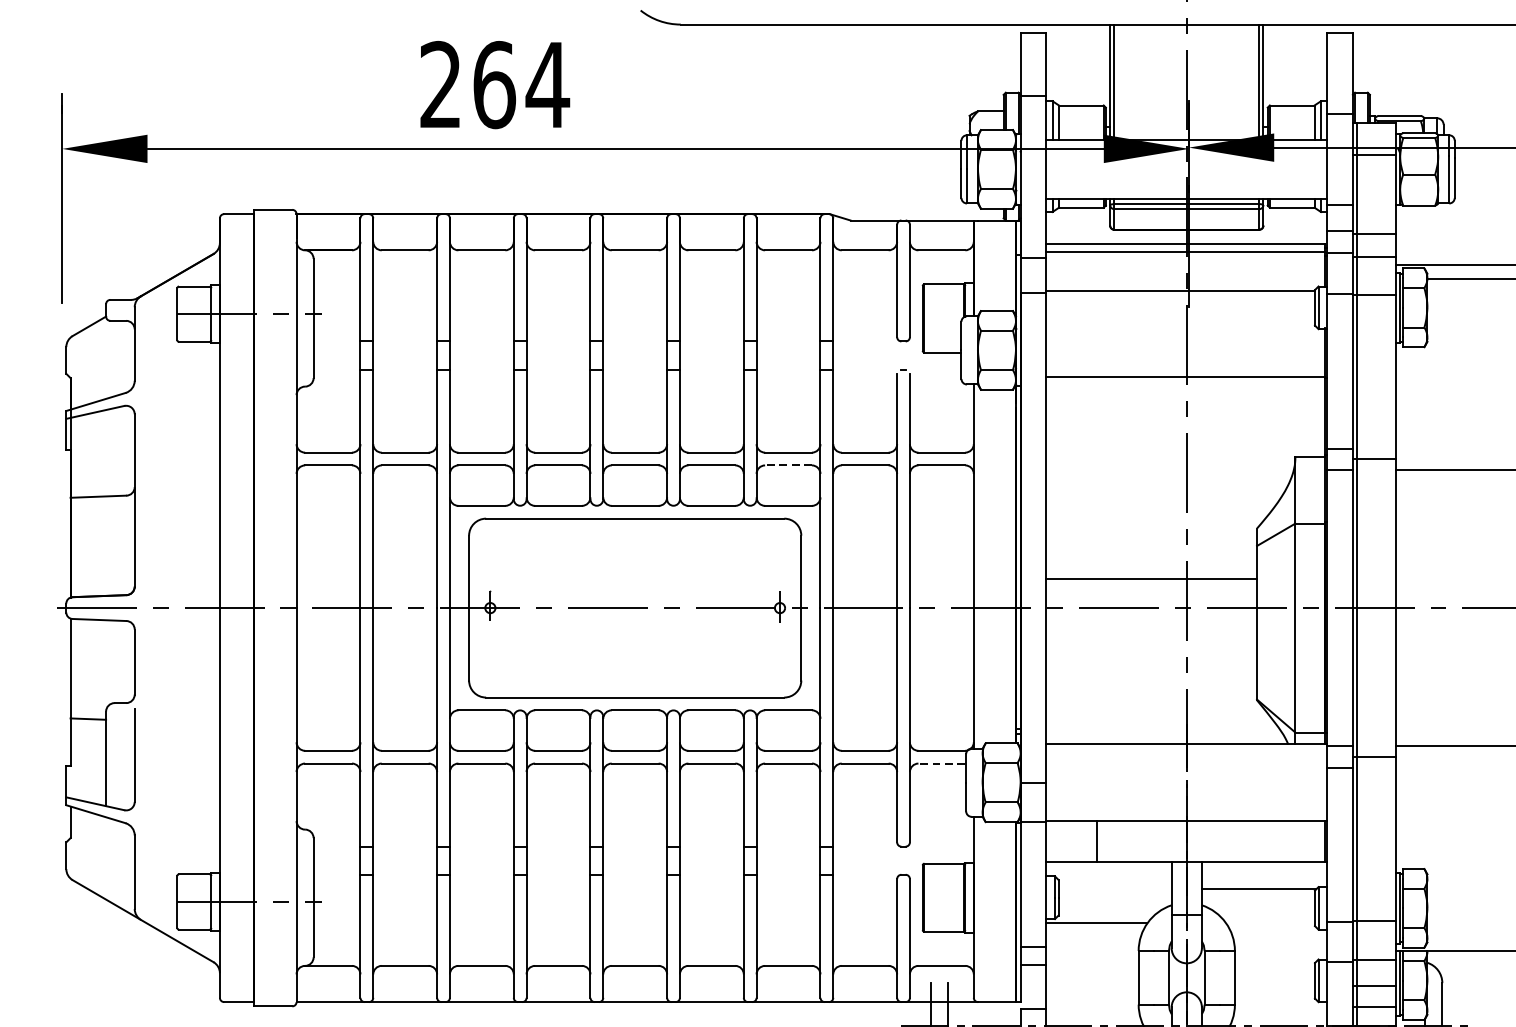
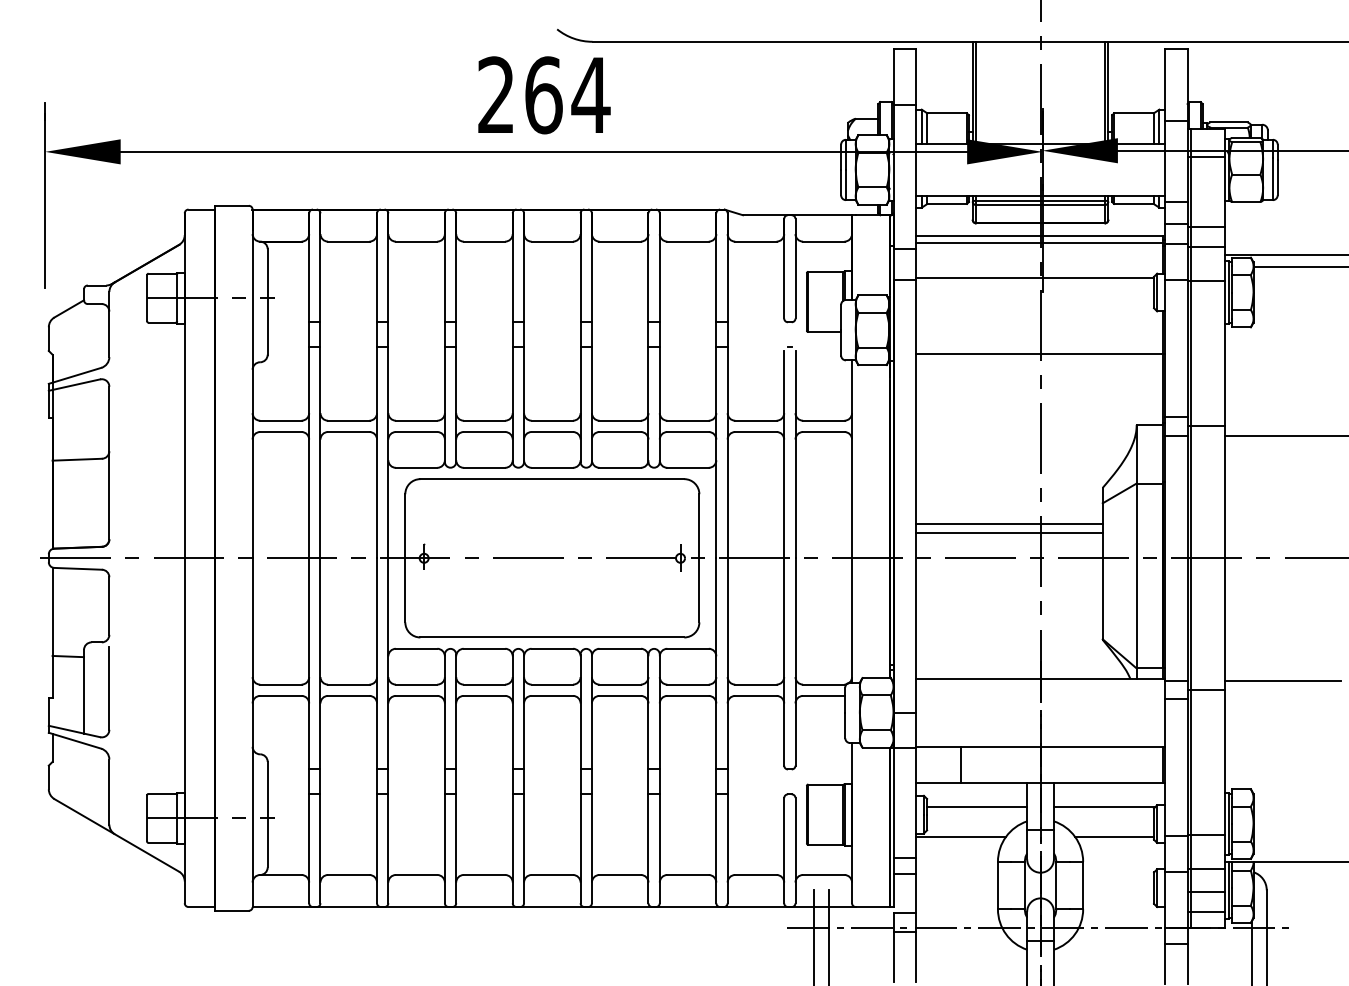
text: (495, 85) -> (544, 95), moved
line: (789, 465) -> (688, 432), dashed -> solid
line: (1151, 569) -> (1009, 524), added
line: (941, 763) -> (823, 695), dashed -> solid
line: (1115, 889) -> (977, 807), added
line: (1270, 923) -> (1114, 837), added

